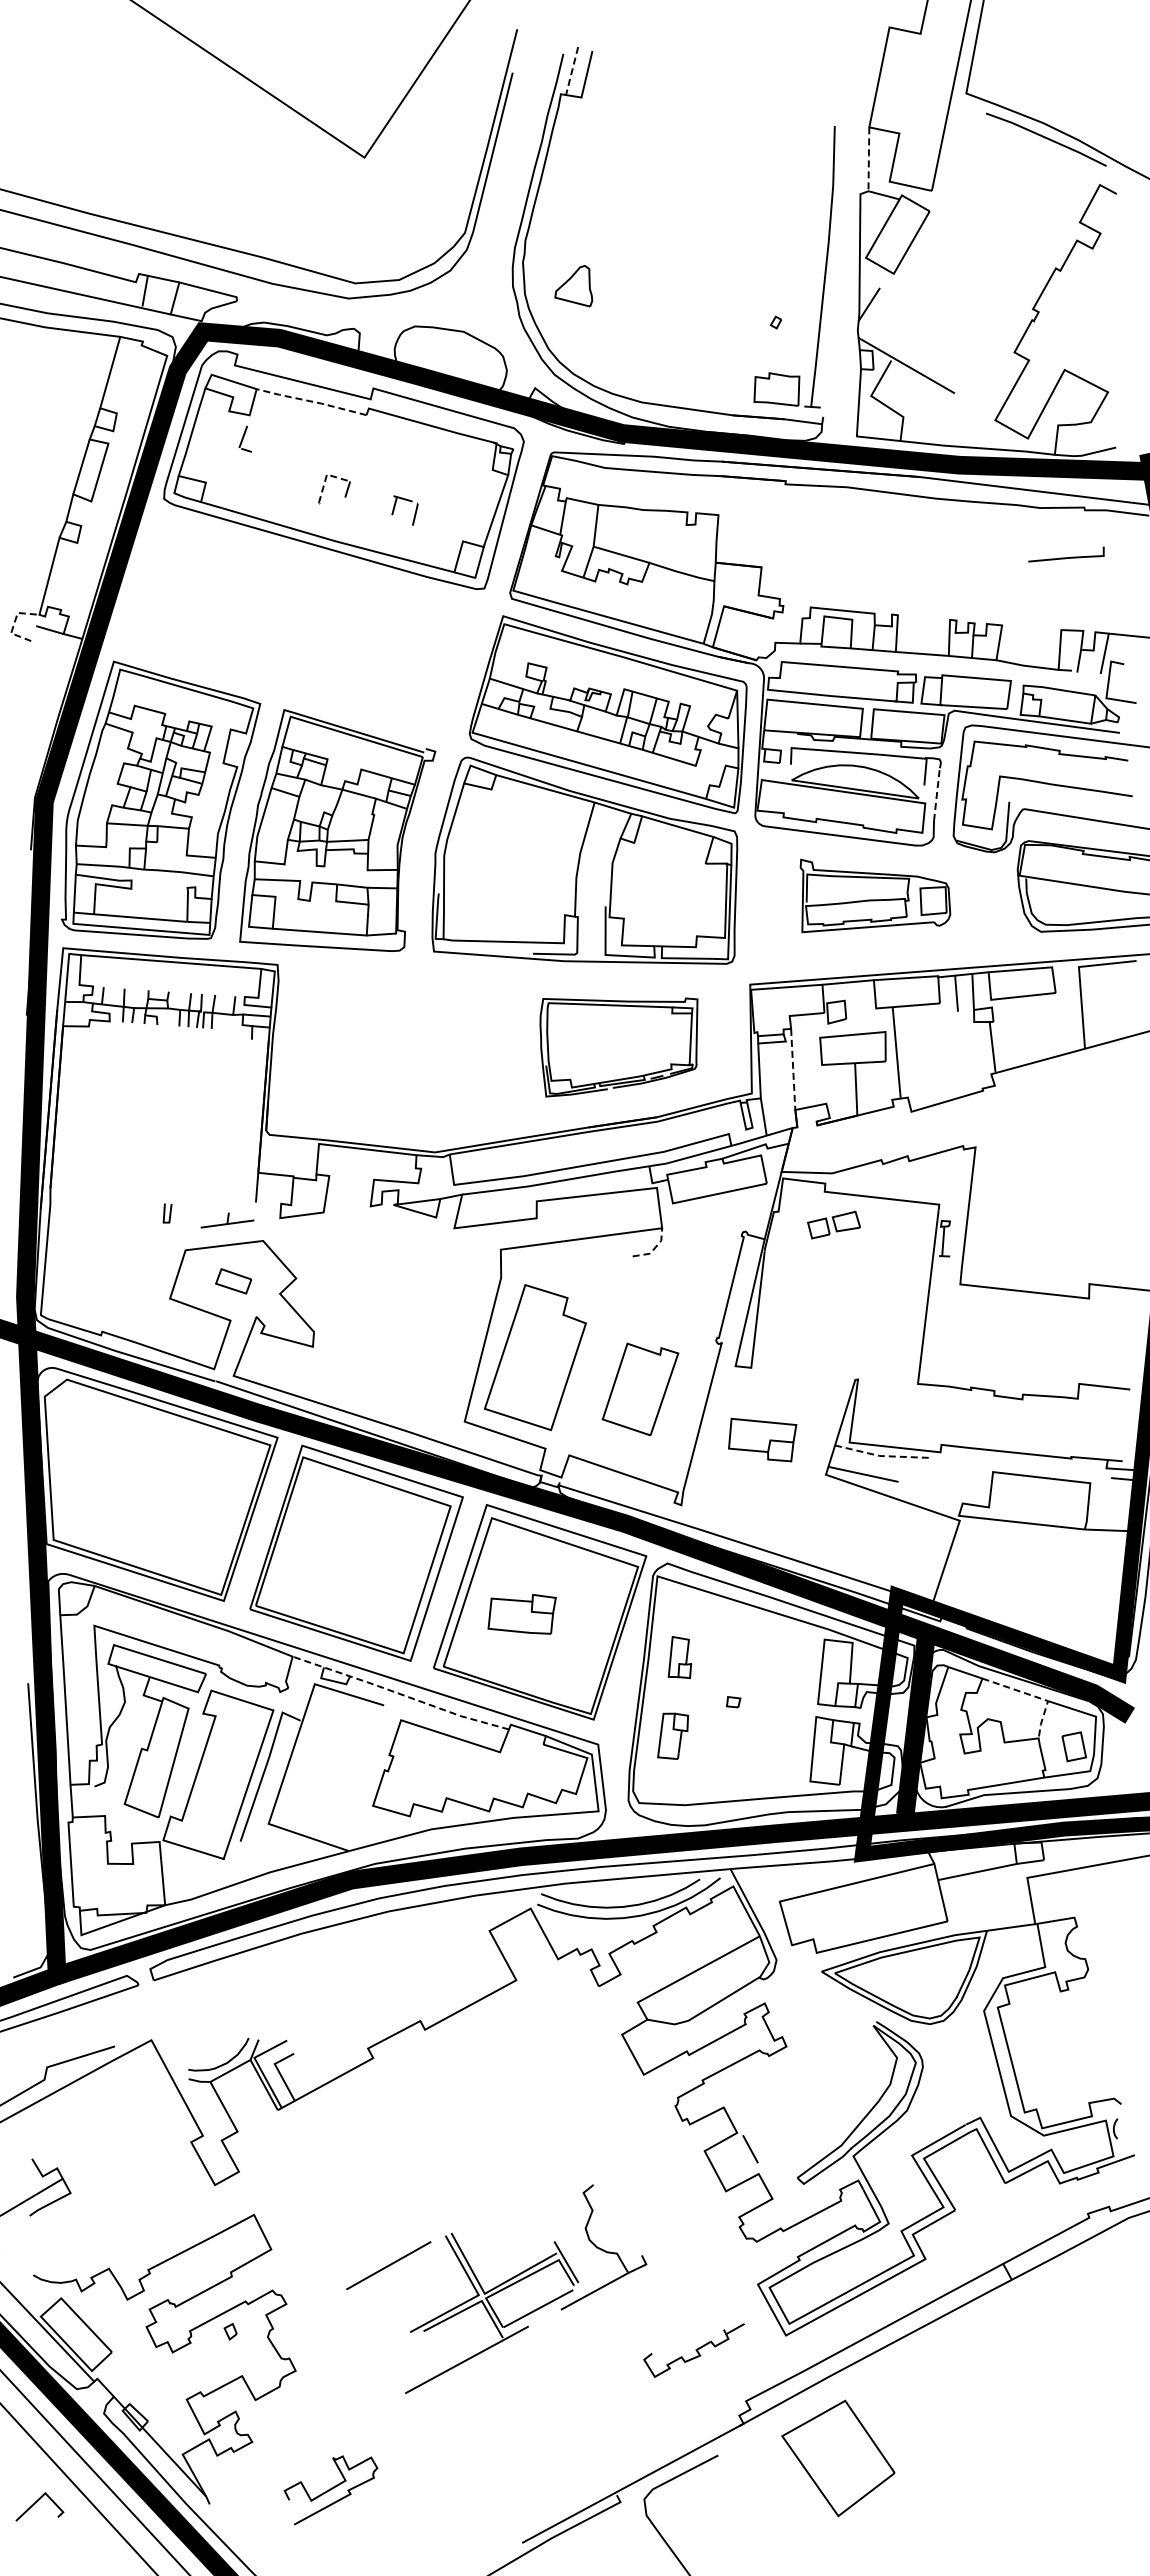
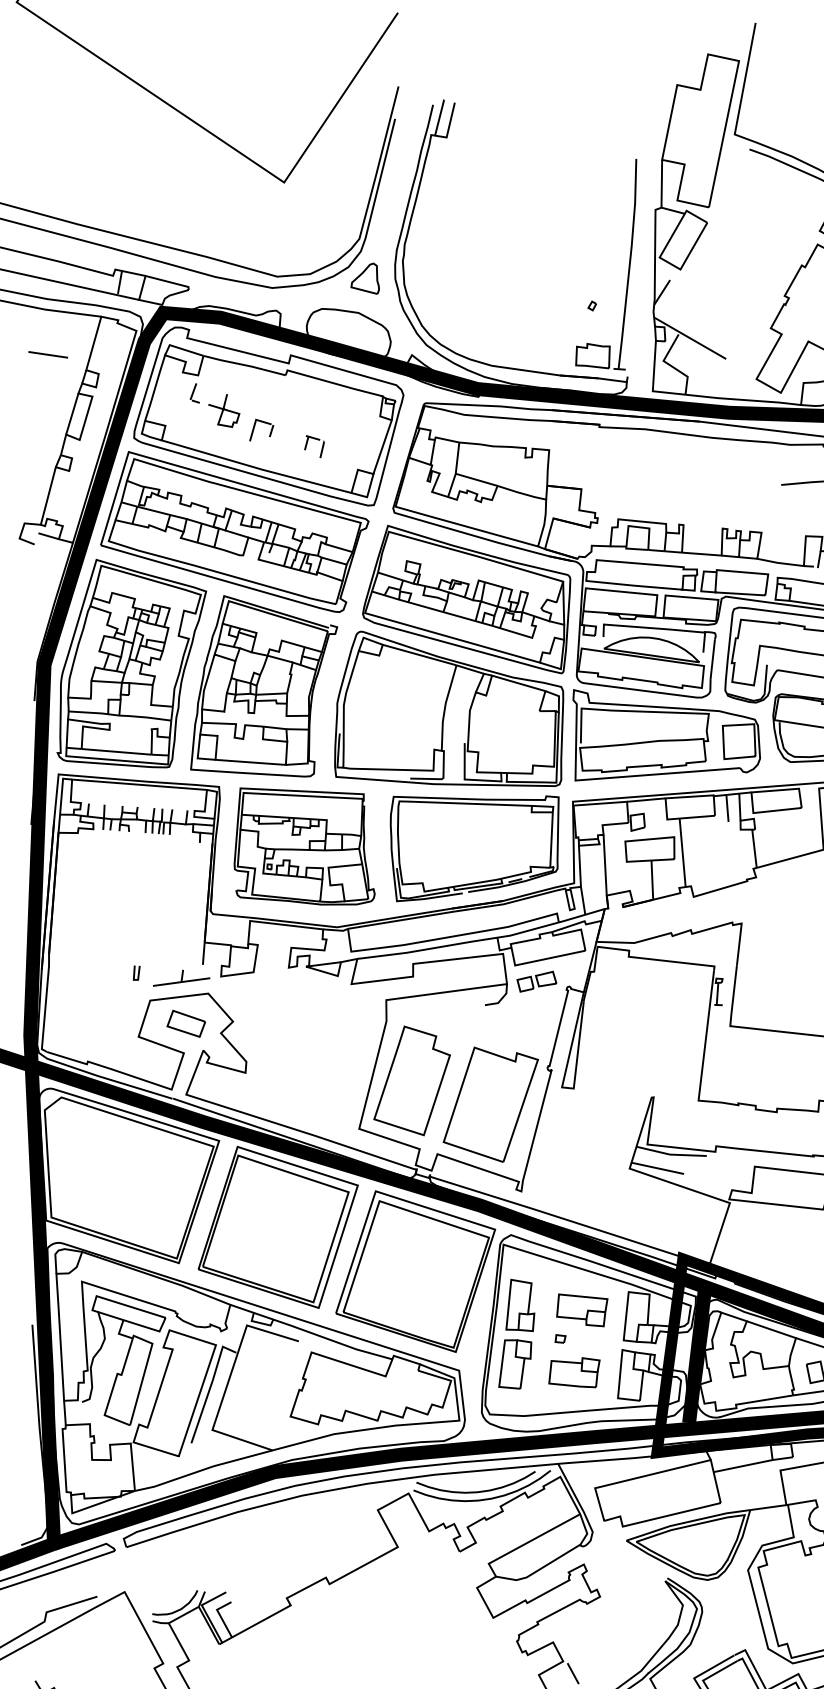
line: (572, 70) -> (439, 117), dashed -> solid
line: (868, 158) -> (661, 183), dashed -> solid
part: (573, 286) -> (365, 278), moved
line: (48, 387) -> (47, 354), added
line: (311, 401) -> (244, 365), dashed -> solid
curve: (284, 461) -> (224, 410), added
line: (325, 478) -> (254, 422), dashed -> solid
line: (14, 623) -> (22, 531), dashed -> solid
part: (298, 624) -> (234, 532), added
line: (936, 794) -> (712, 659), dashed -> solid
part: (875, 895) -> (666, 734), size x1.67
part: (391, 1044) -> (304, 846), added
part: (618, 1047) -> (474, 848), size x1.43
line: (793, 1069) -> (605, 865), dashed -> solid
part: (227, 1220) -> (181, 978), size x1.43
part: (833, 1224) -> (536, 981), moved
line: (654, 1249) -> (501, 999), dashed -> solid
part: (233, 1281) -> (186, 1023), size x1.43
part: (640, 1389) -> (490, 1104), size x1.67
part: (762, 1439) -> (582, 1309), moved
line: (880, 1456) -> (670, 1154), dashed -> solid
part: (521, 1613) -> (573, 1372), moved
part: (679, 1657) -> (520, 1305), size x1.67
line: (400, 1694) -> (311, 1333), dashed -> solid
line: (1034, 1696) -> (785, 1334), dashed -> solid
part: (672, 1736) -> (514, 1364), size x1.43

